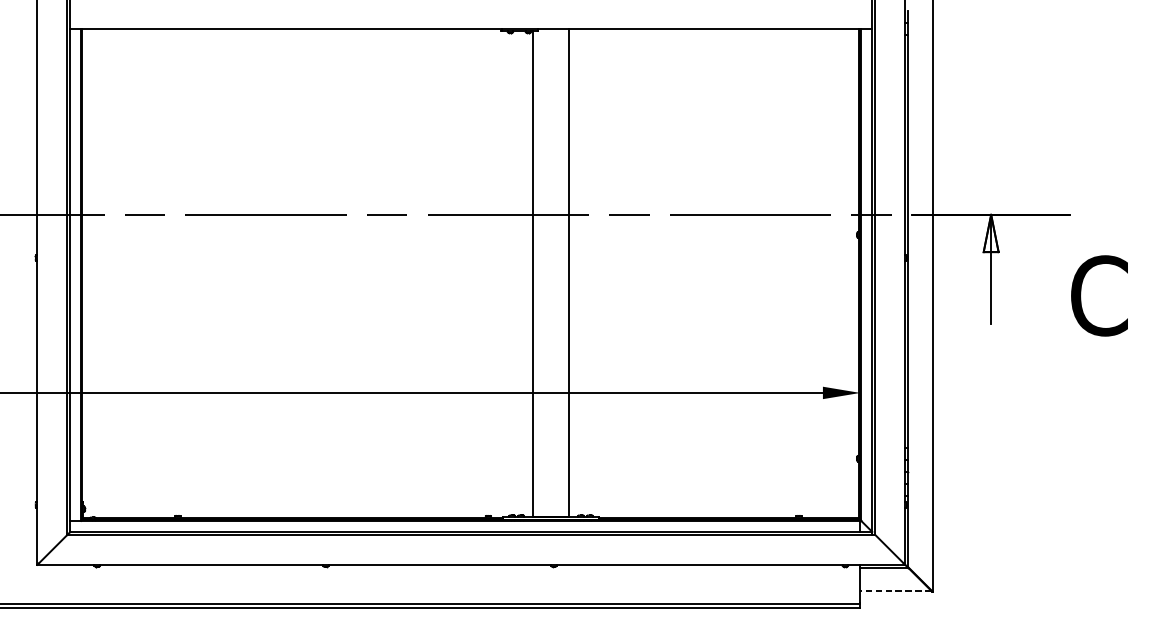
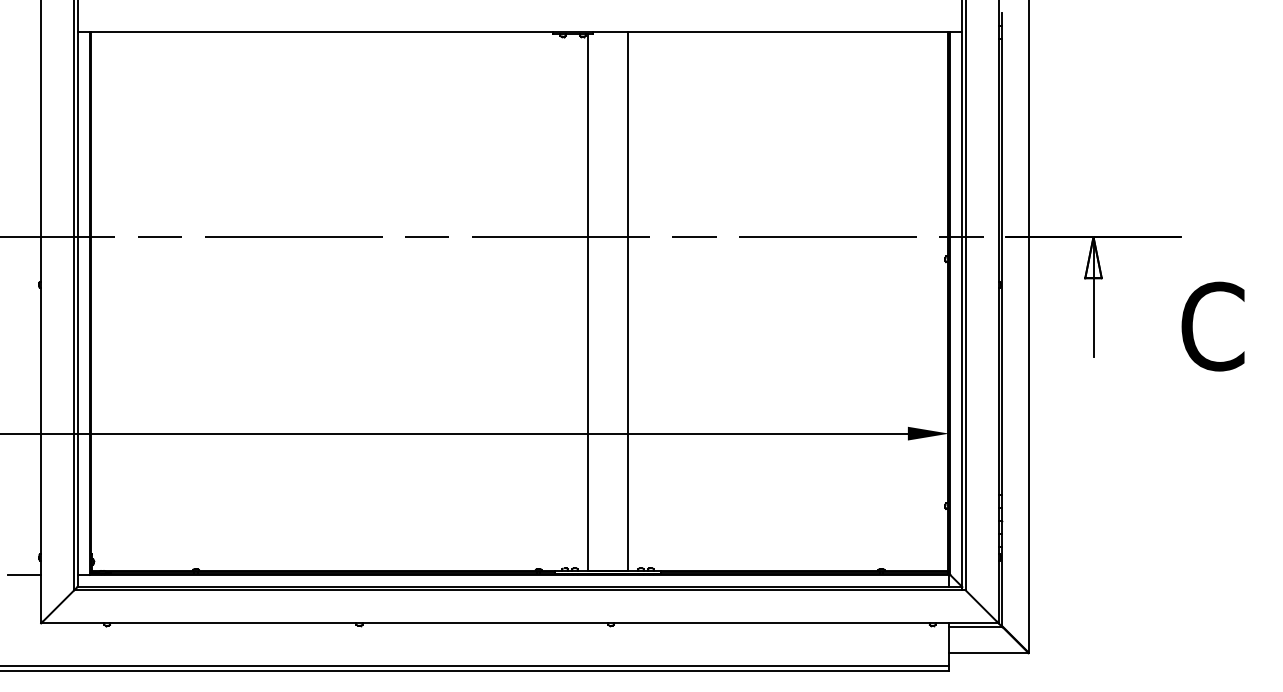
line: (22, 520) -> (24, 574), added
line: (895, 591) -> (988, 652), dashed -> solid

